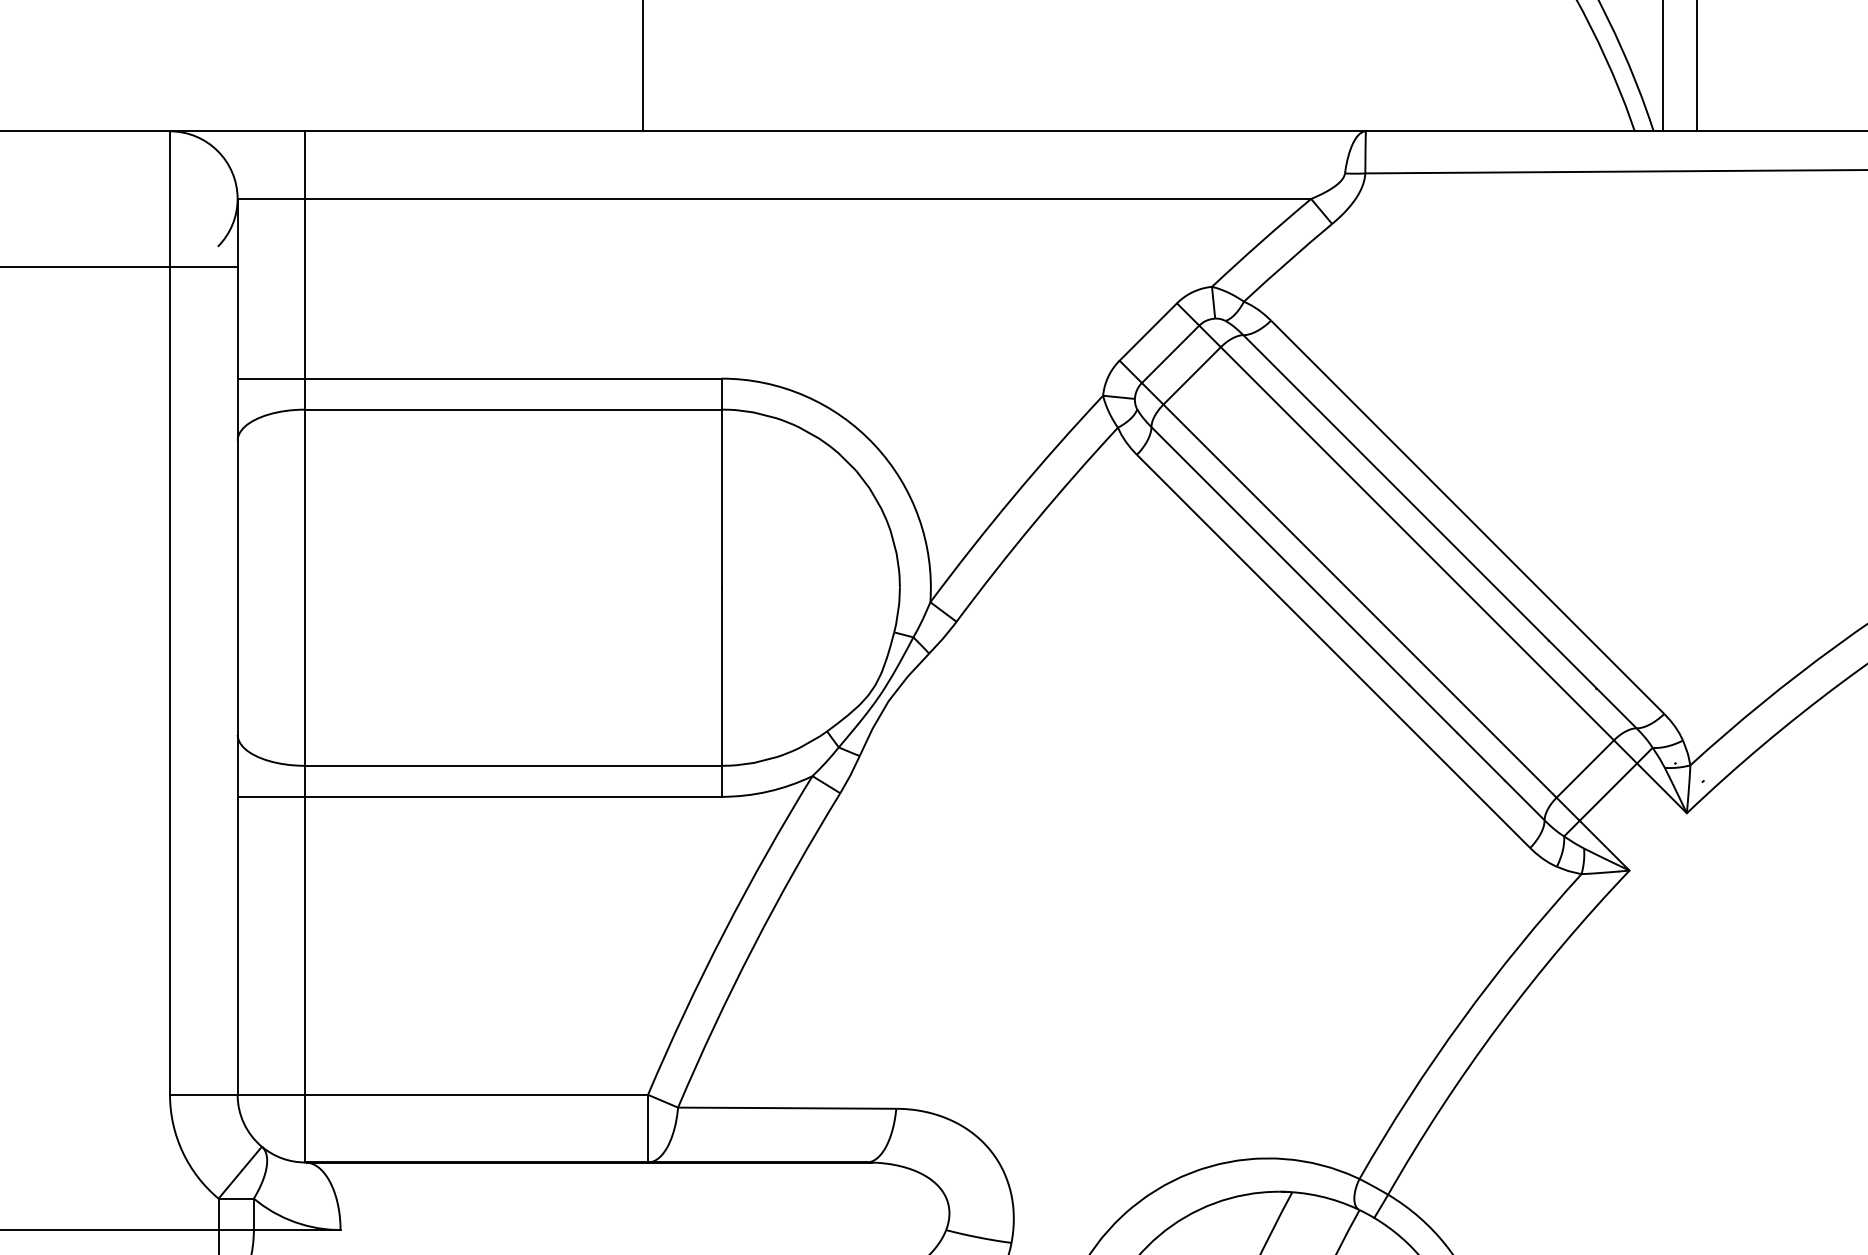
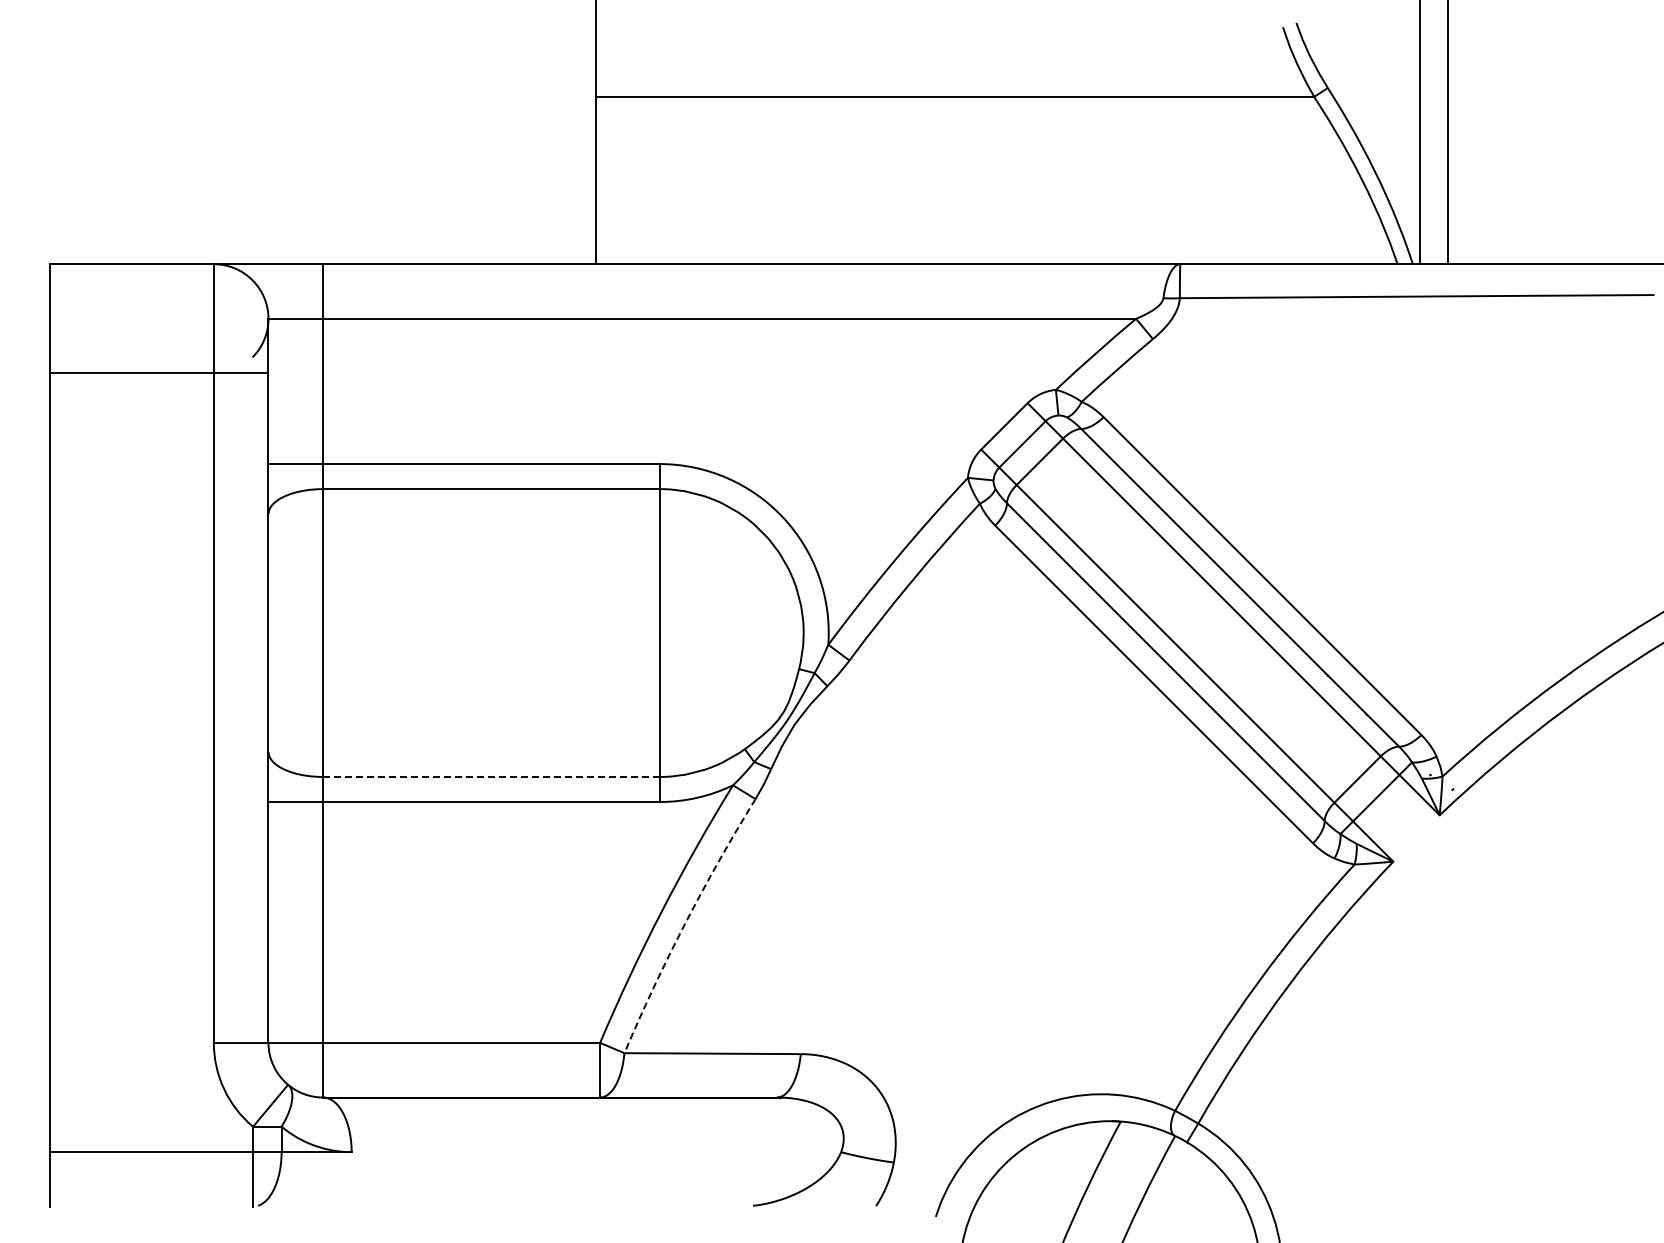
line: (513, 765) -> (491, 776), solid -> dashed
arc: (753, 947) -> (685, 923), solid -> dashed

